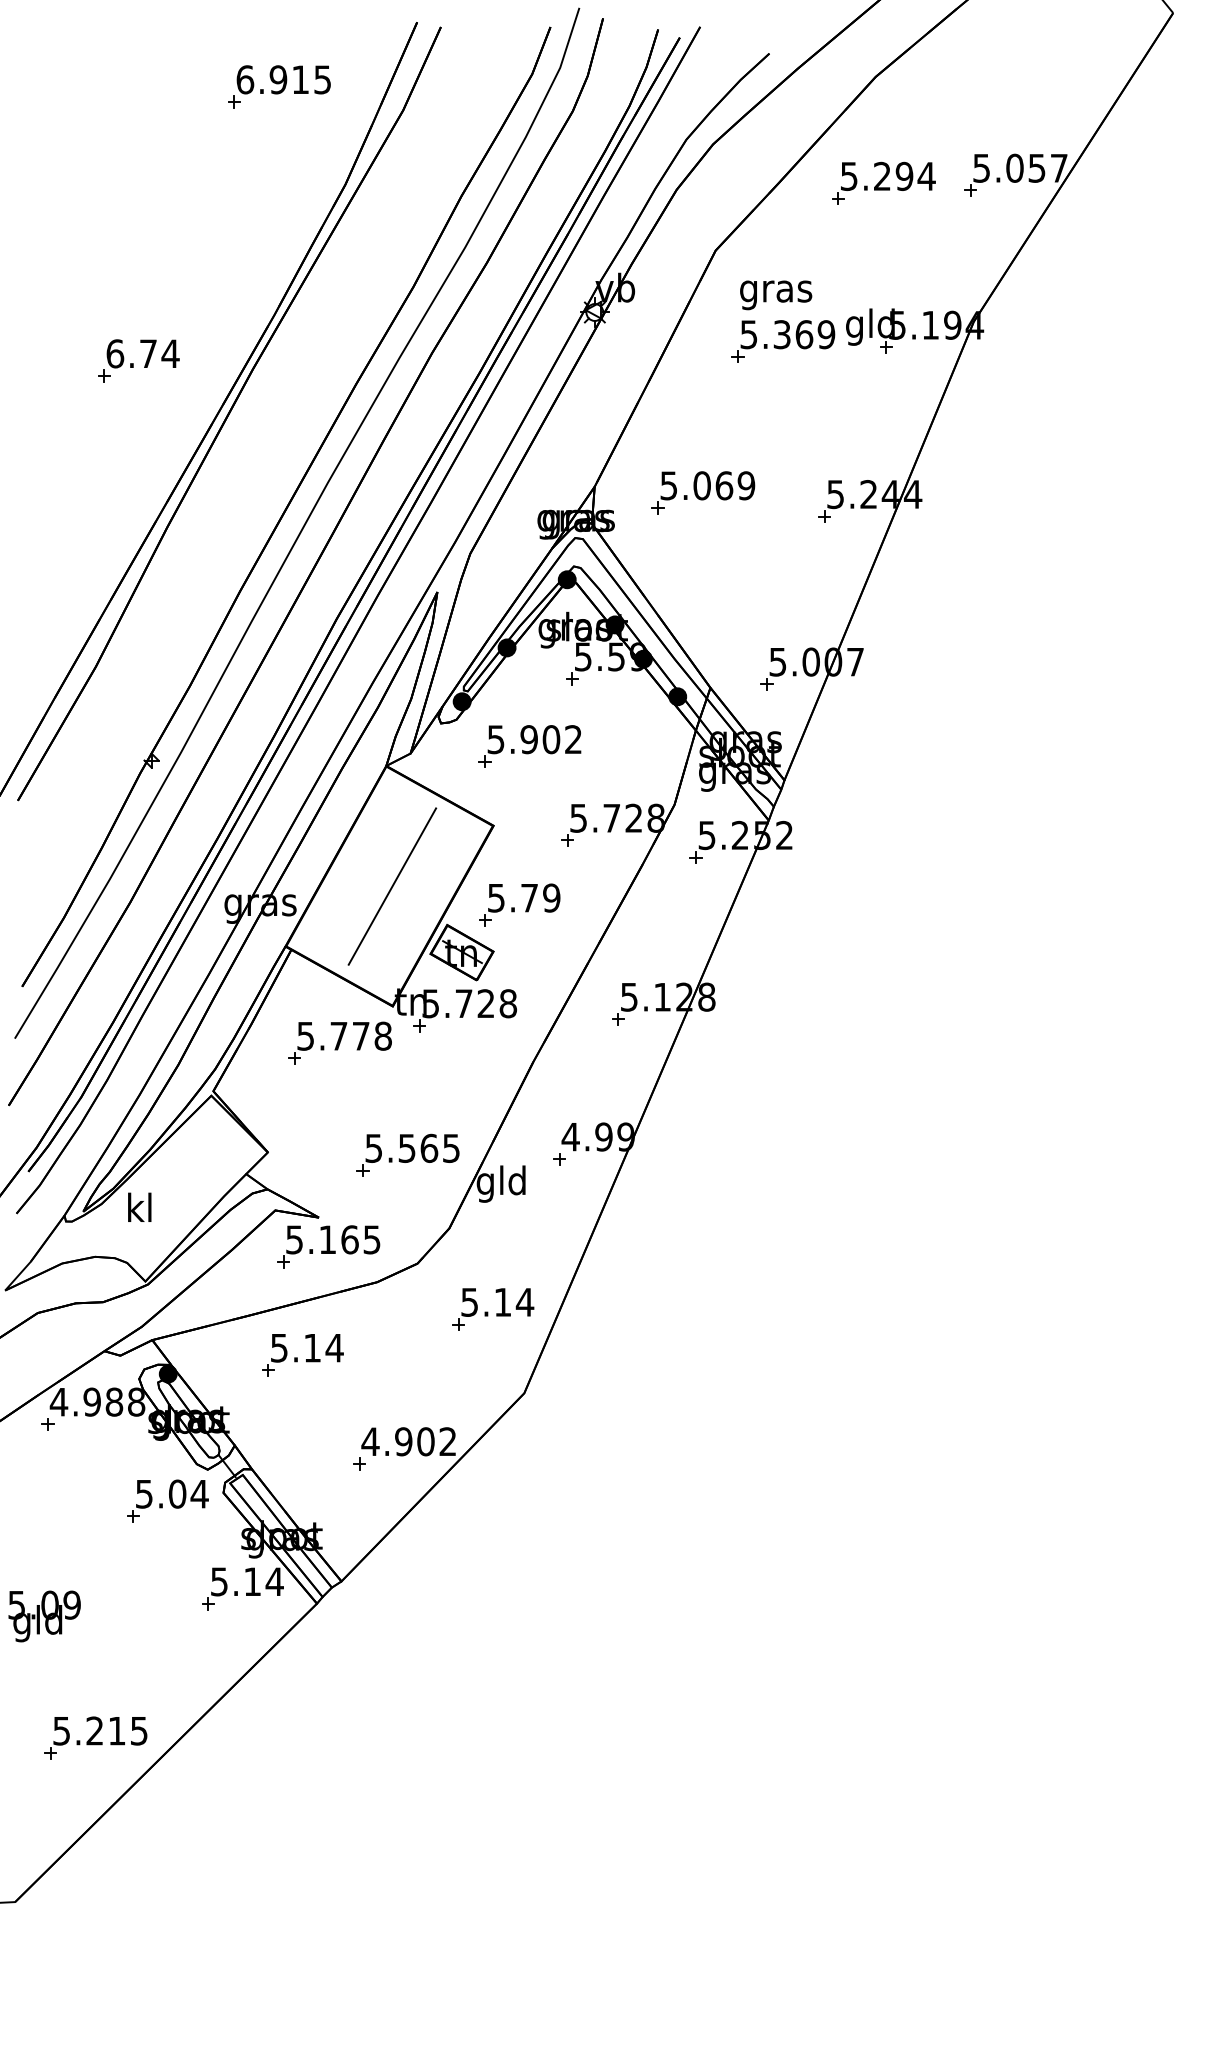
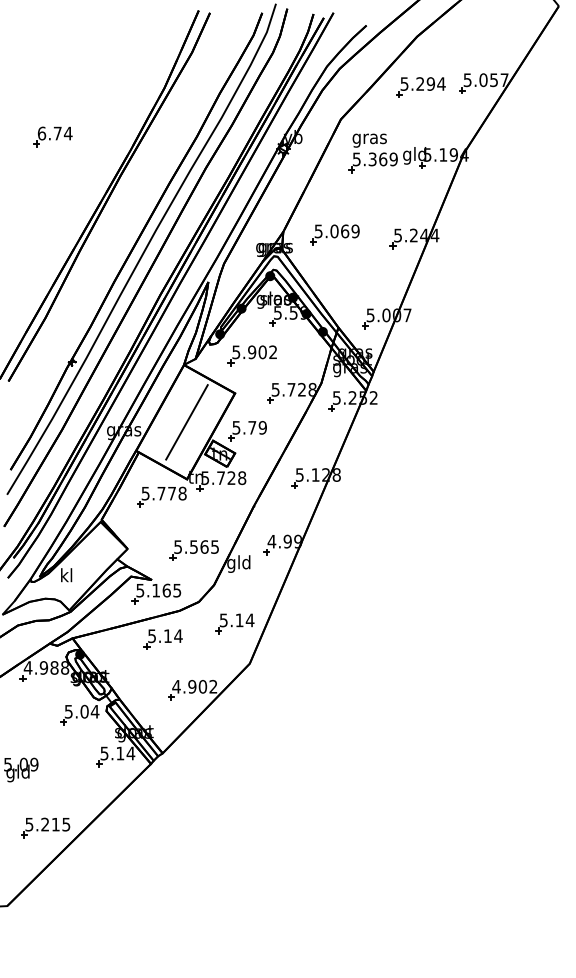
part: (278, 87) -> (132, 41), removed
part: (137, 360) -> (52, 136), moved
part: (301, 1355) -> (162, 639), moved

